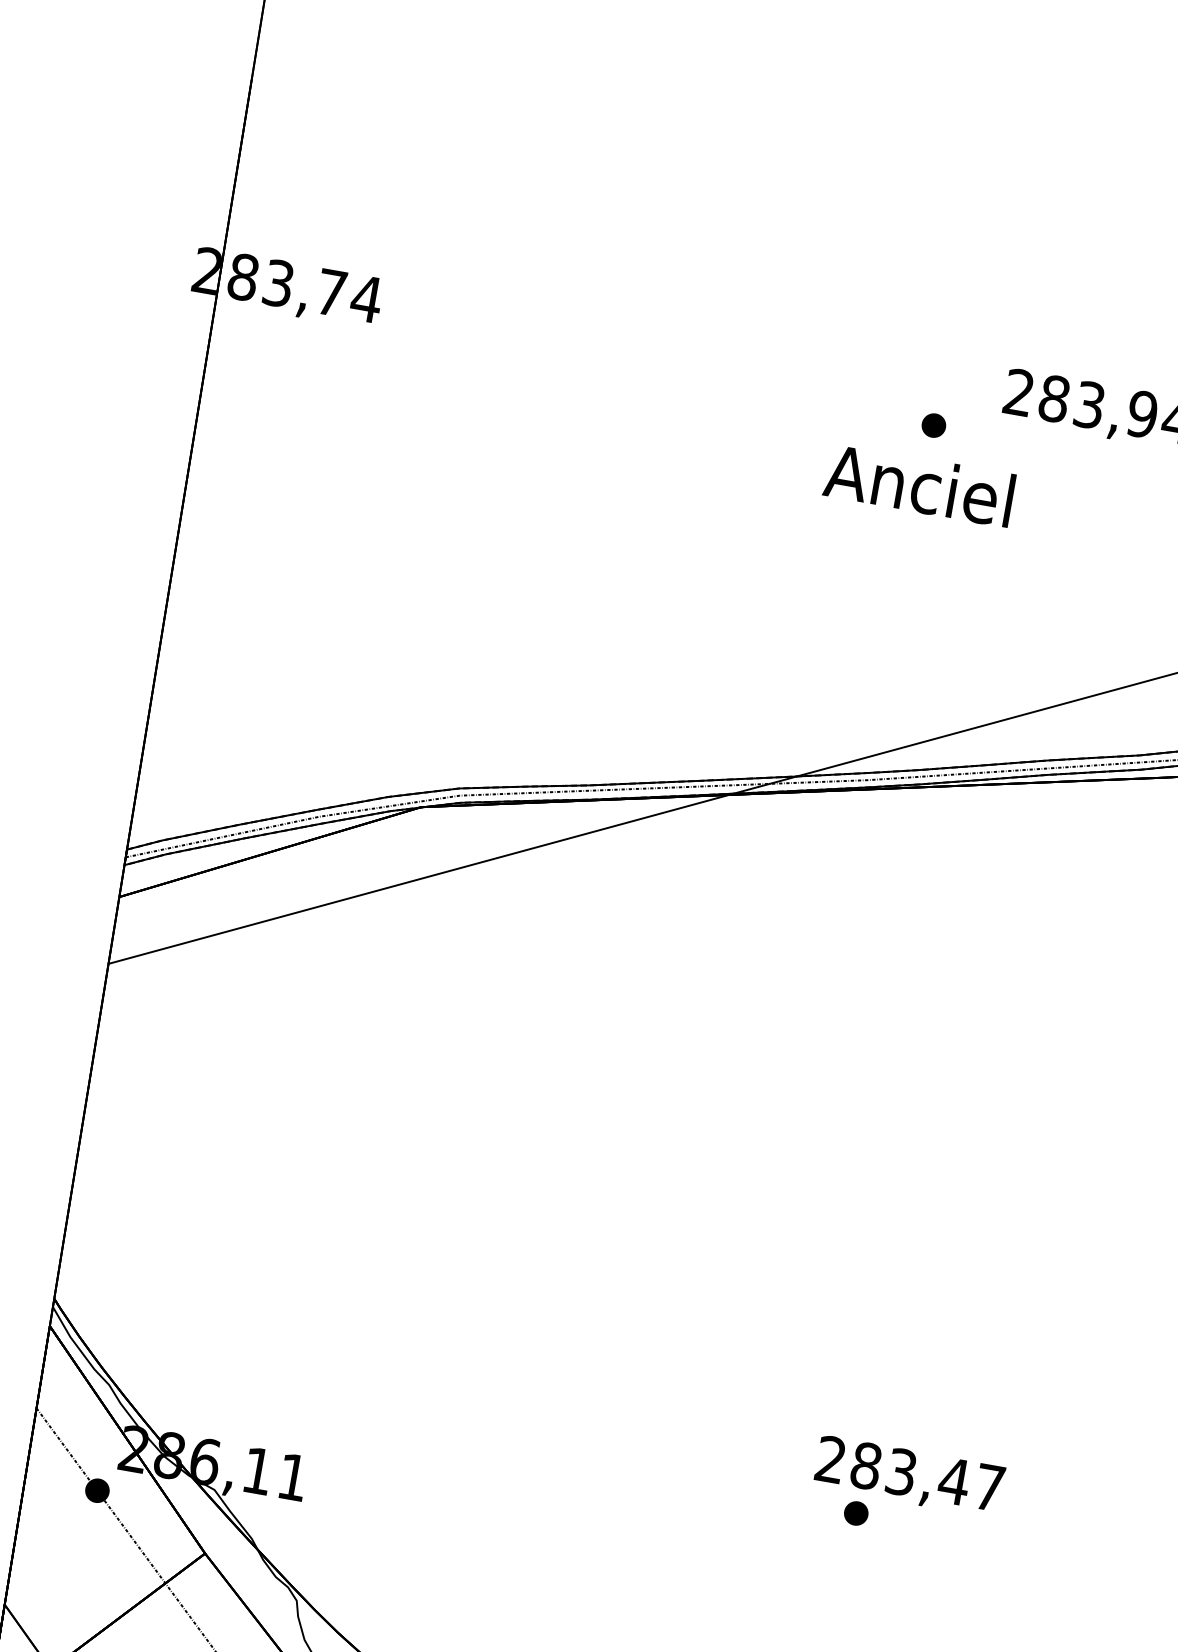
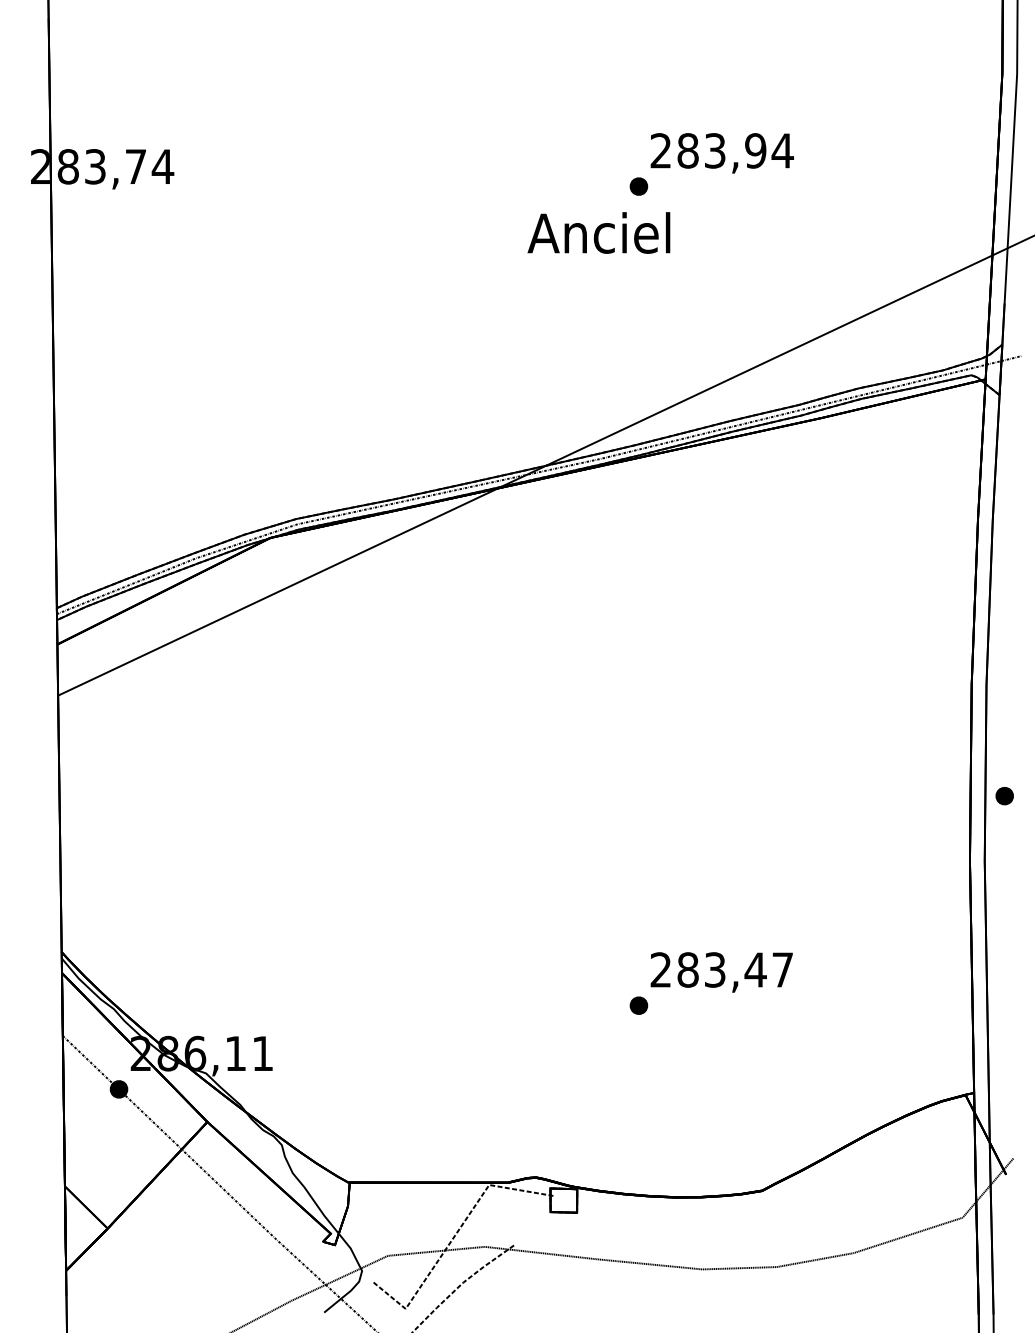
part: (933, 425) -> (638, 186), moved
part: (855, 1513) -> (638, 1005), moved

